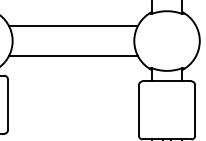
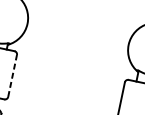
line: (73, 26) -> (80, 22), removed
line: (73, 56) -> (75, 47), removed
line: (7, 104) -> (12, 75), solid -> dashed

